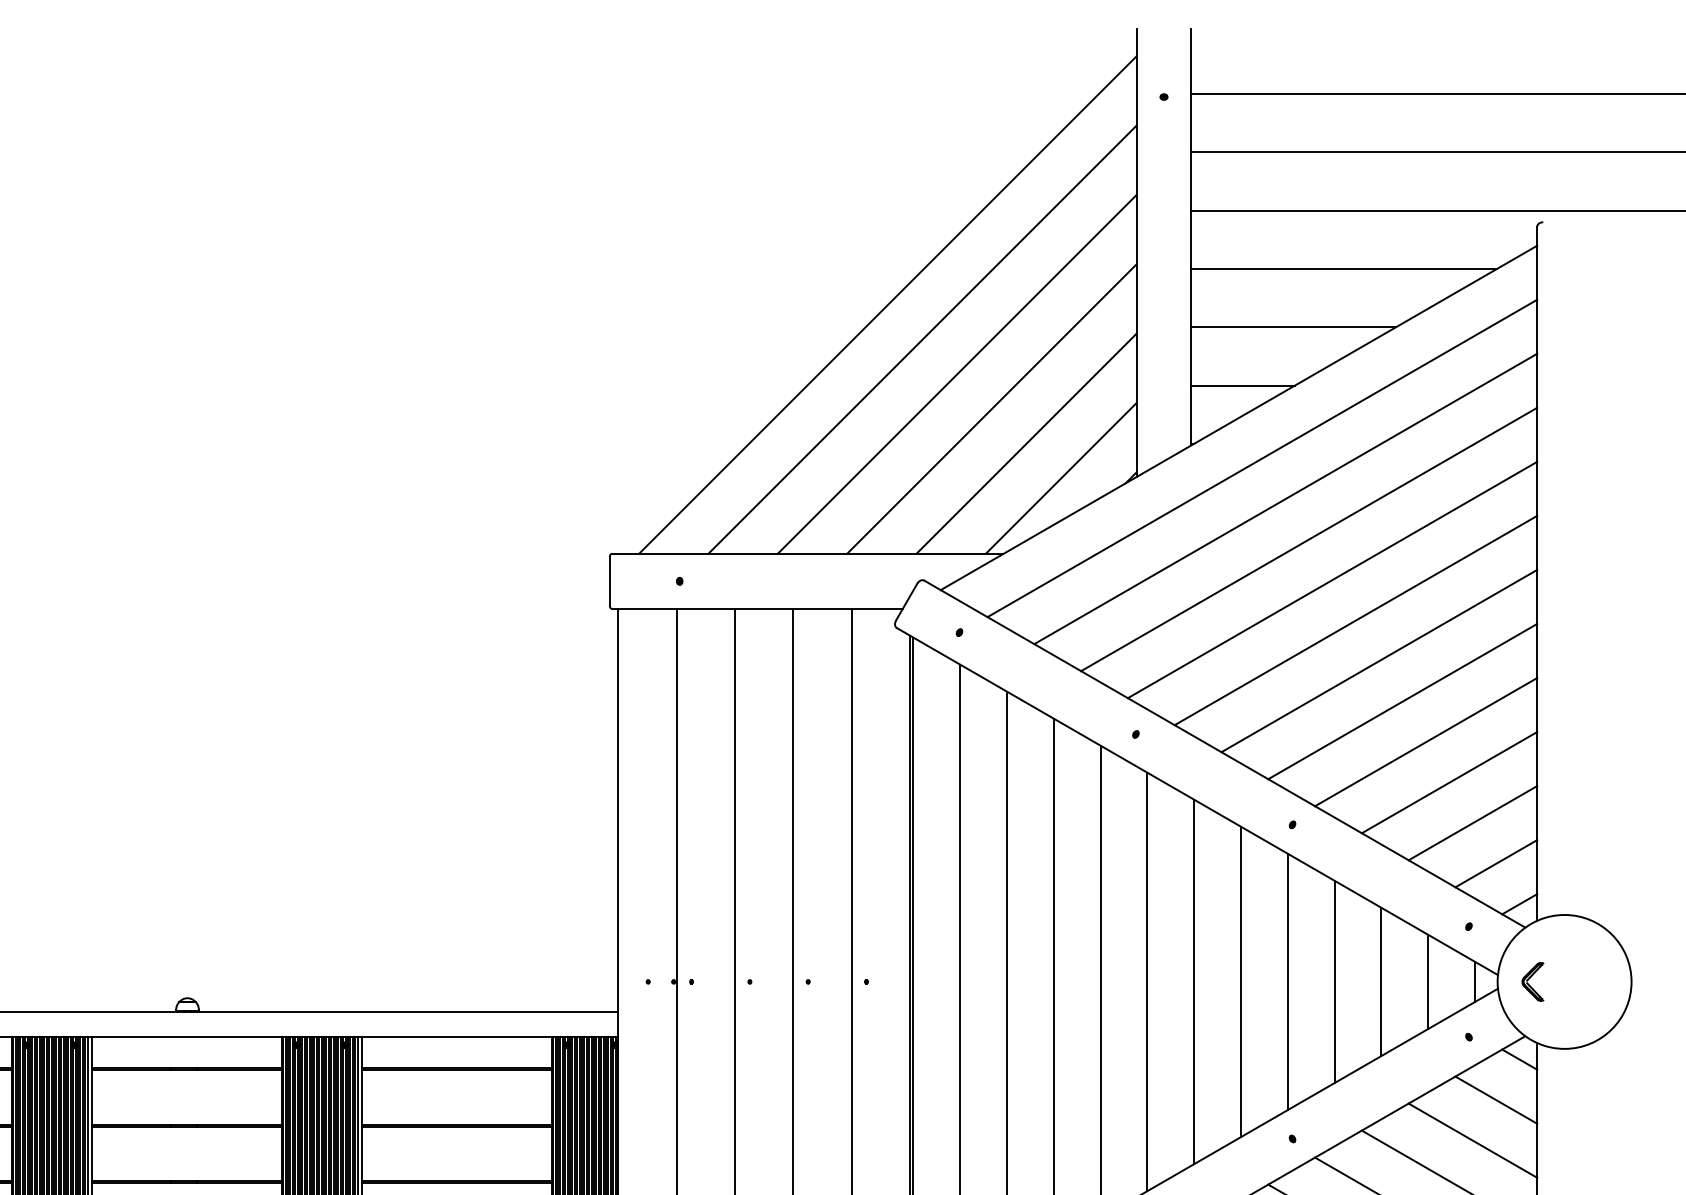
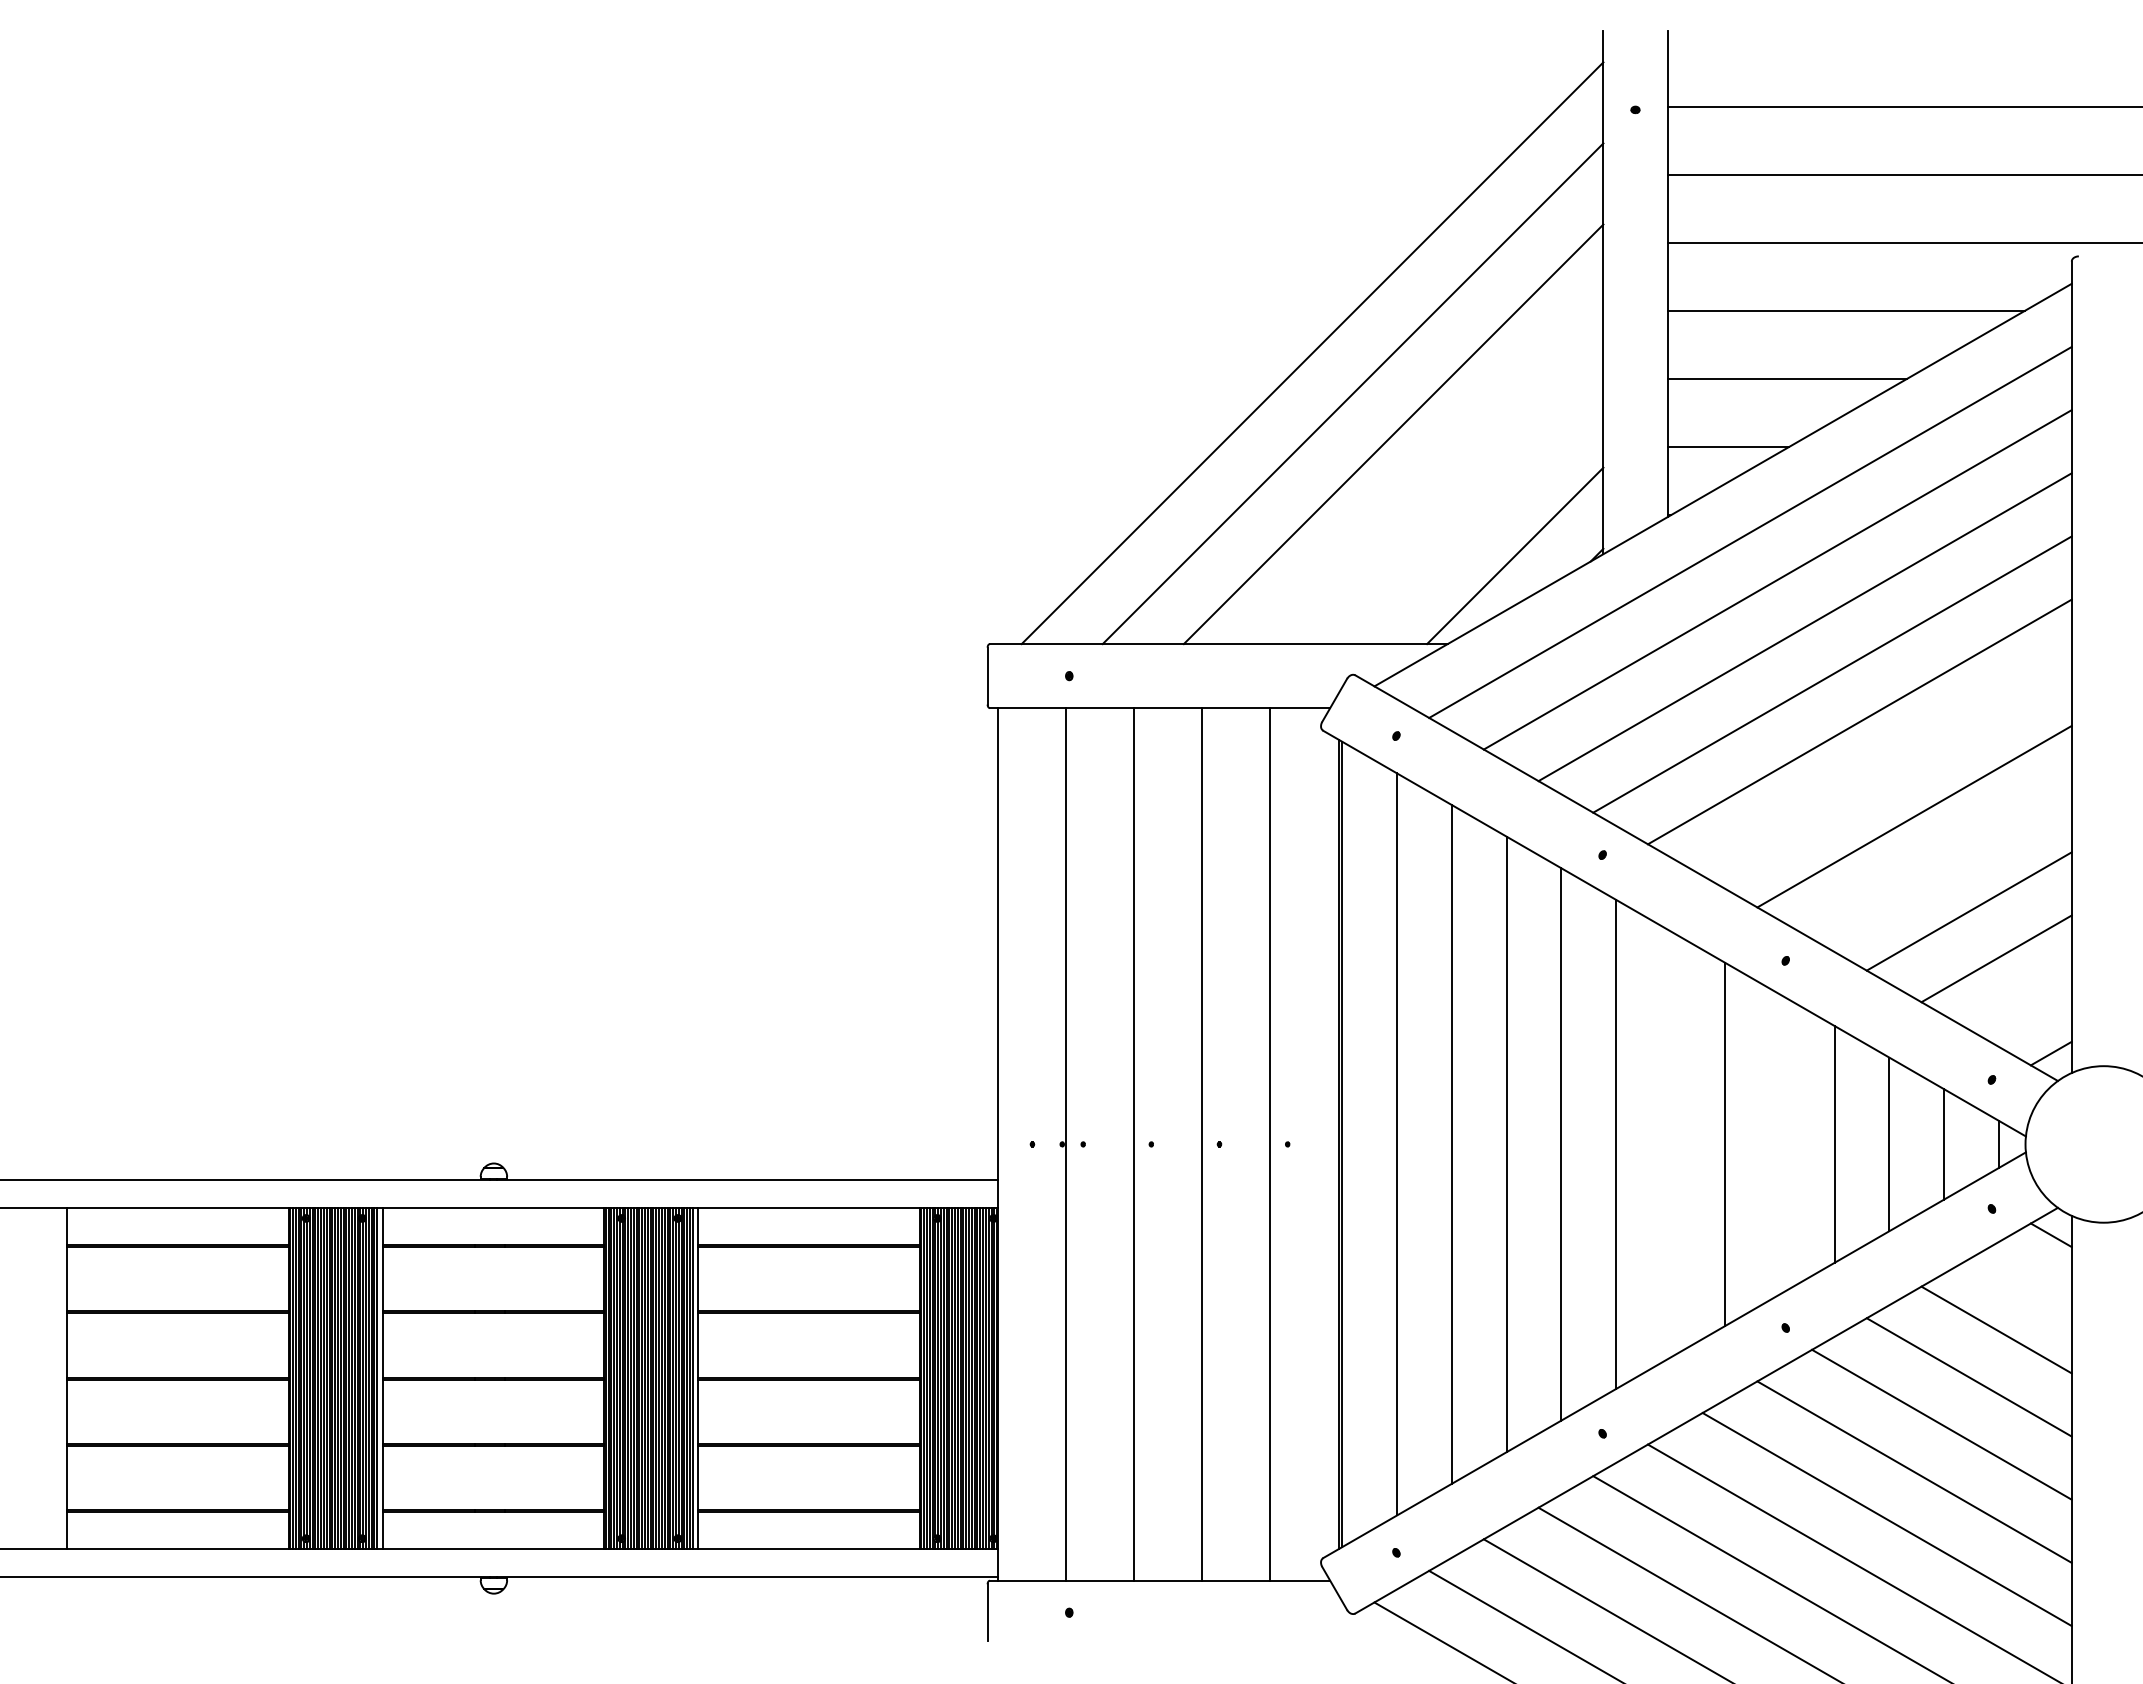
line: (991, 408) -> (1433, 474), removed
line: (1026, 443) -> (1474, 515), removed
line: (1378, 660) -> (1886, 768), removed
line: (1425, 742) -> (1941, 864), removed
line: (1495, 863) -> (2023, 1005), removed
line: (1193, 981) -> (1670, 1144), removed
line: (1288, 981) -> (1780, 1144), removed
part: (1532, 981) -> (2066, 1144), removed
line: (1495, 1100) -> (2023, 1282), removed

